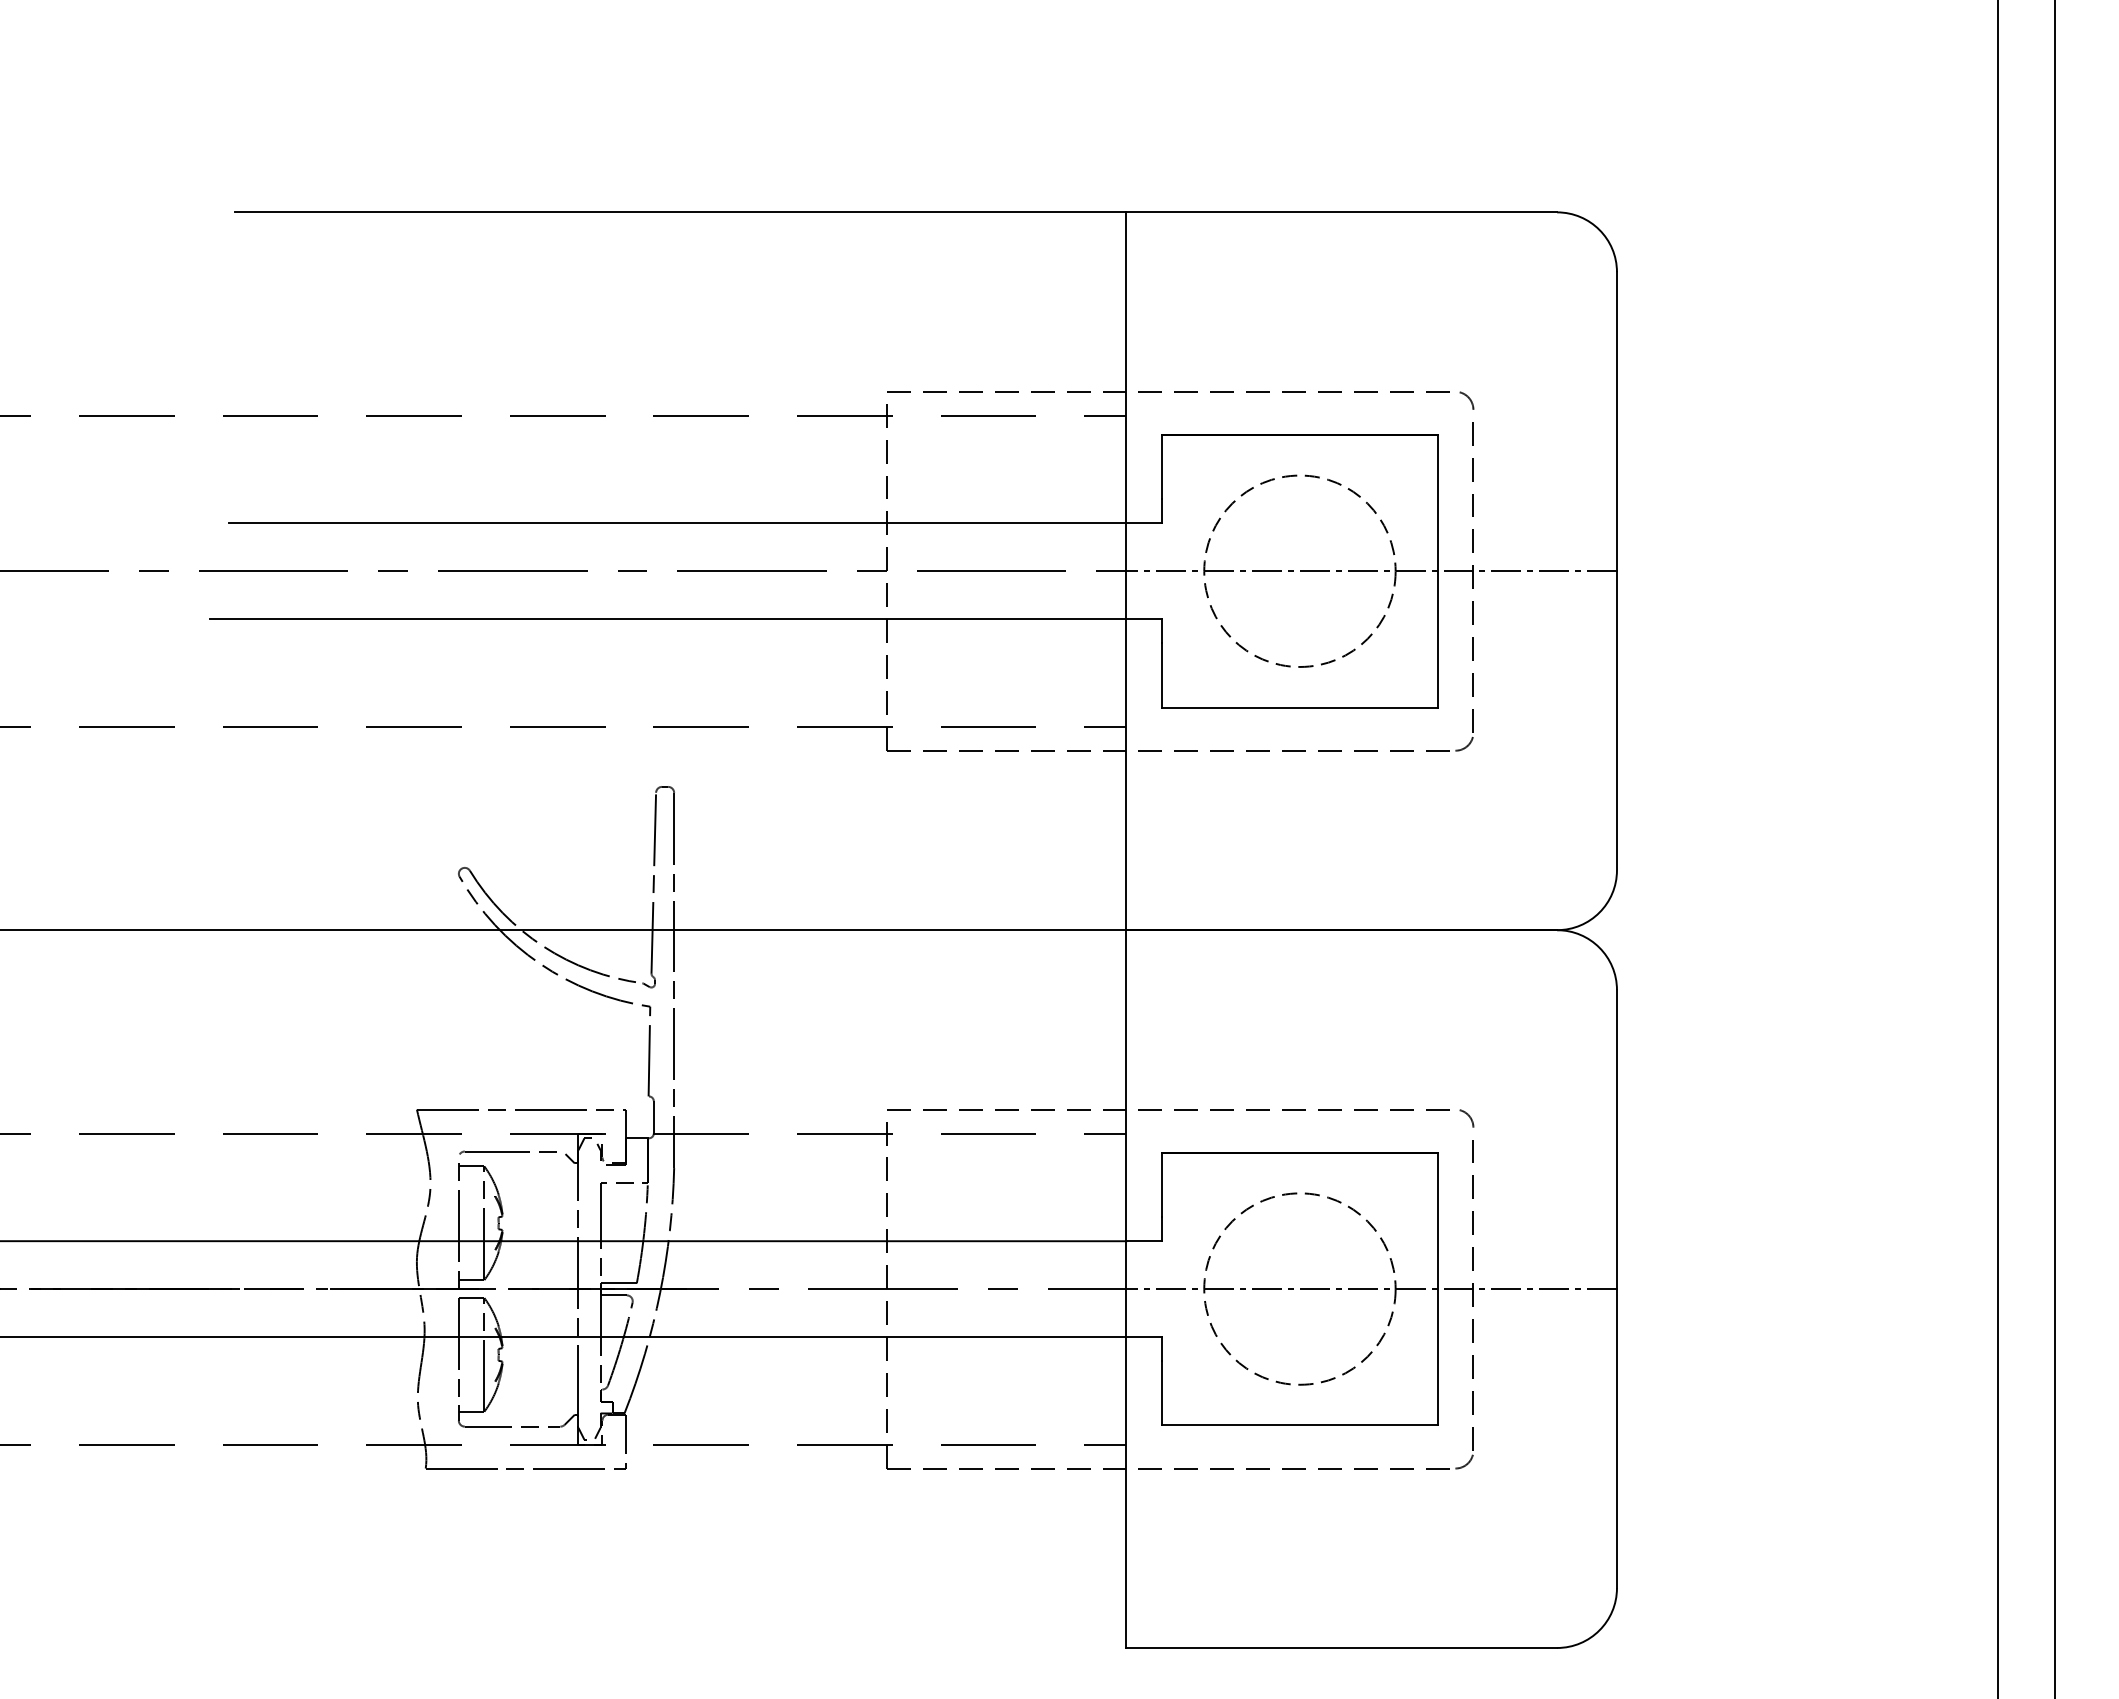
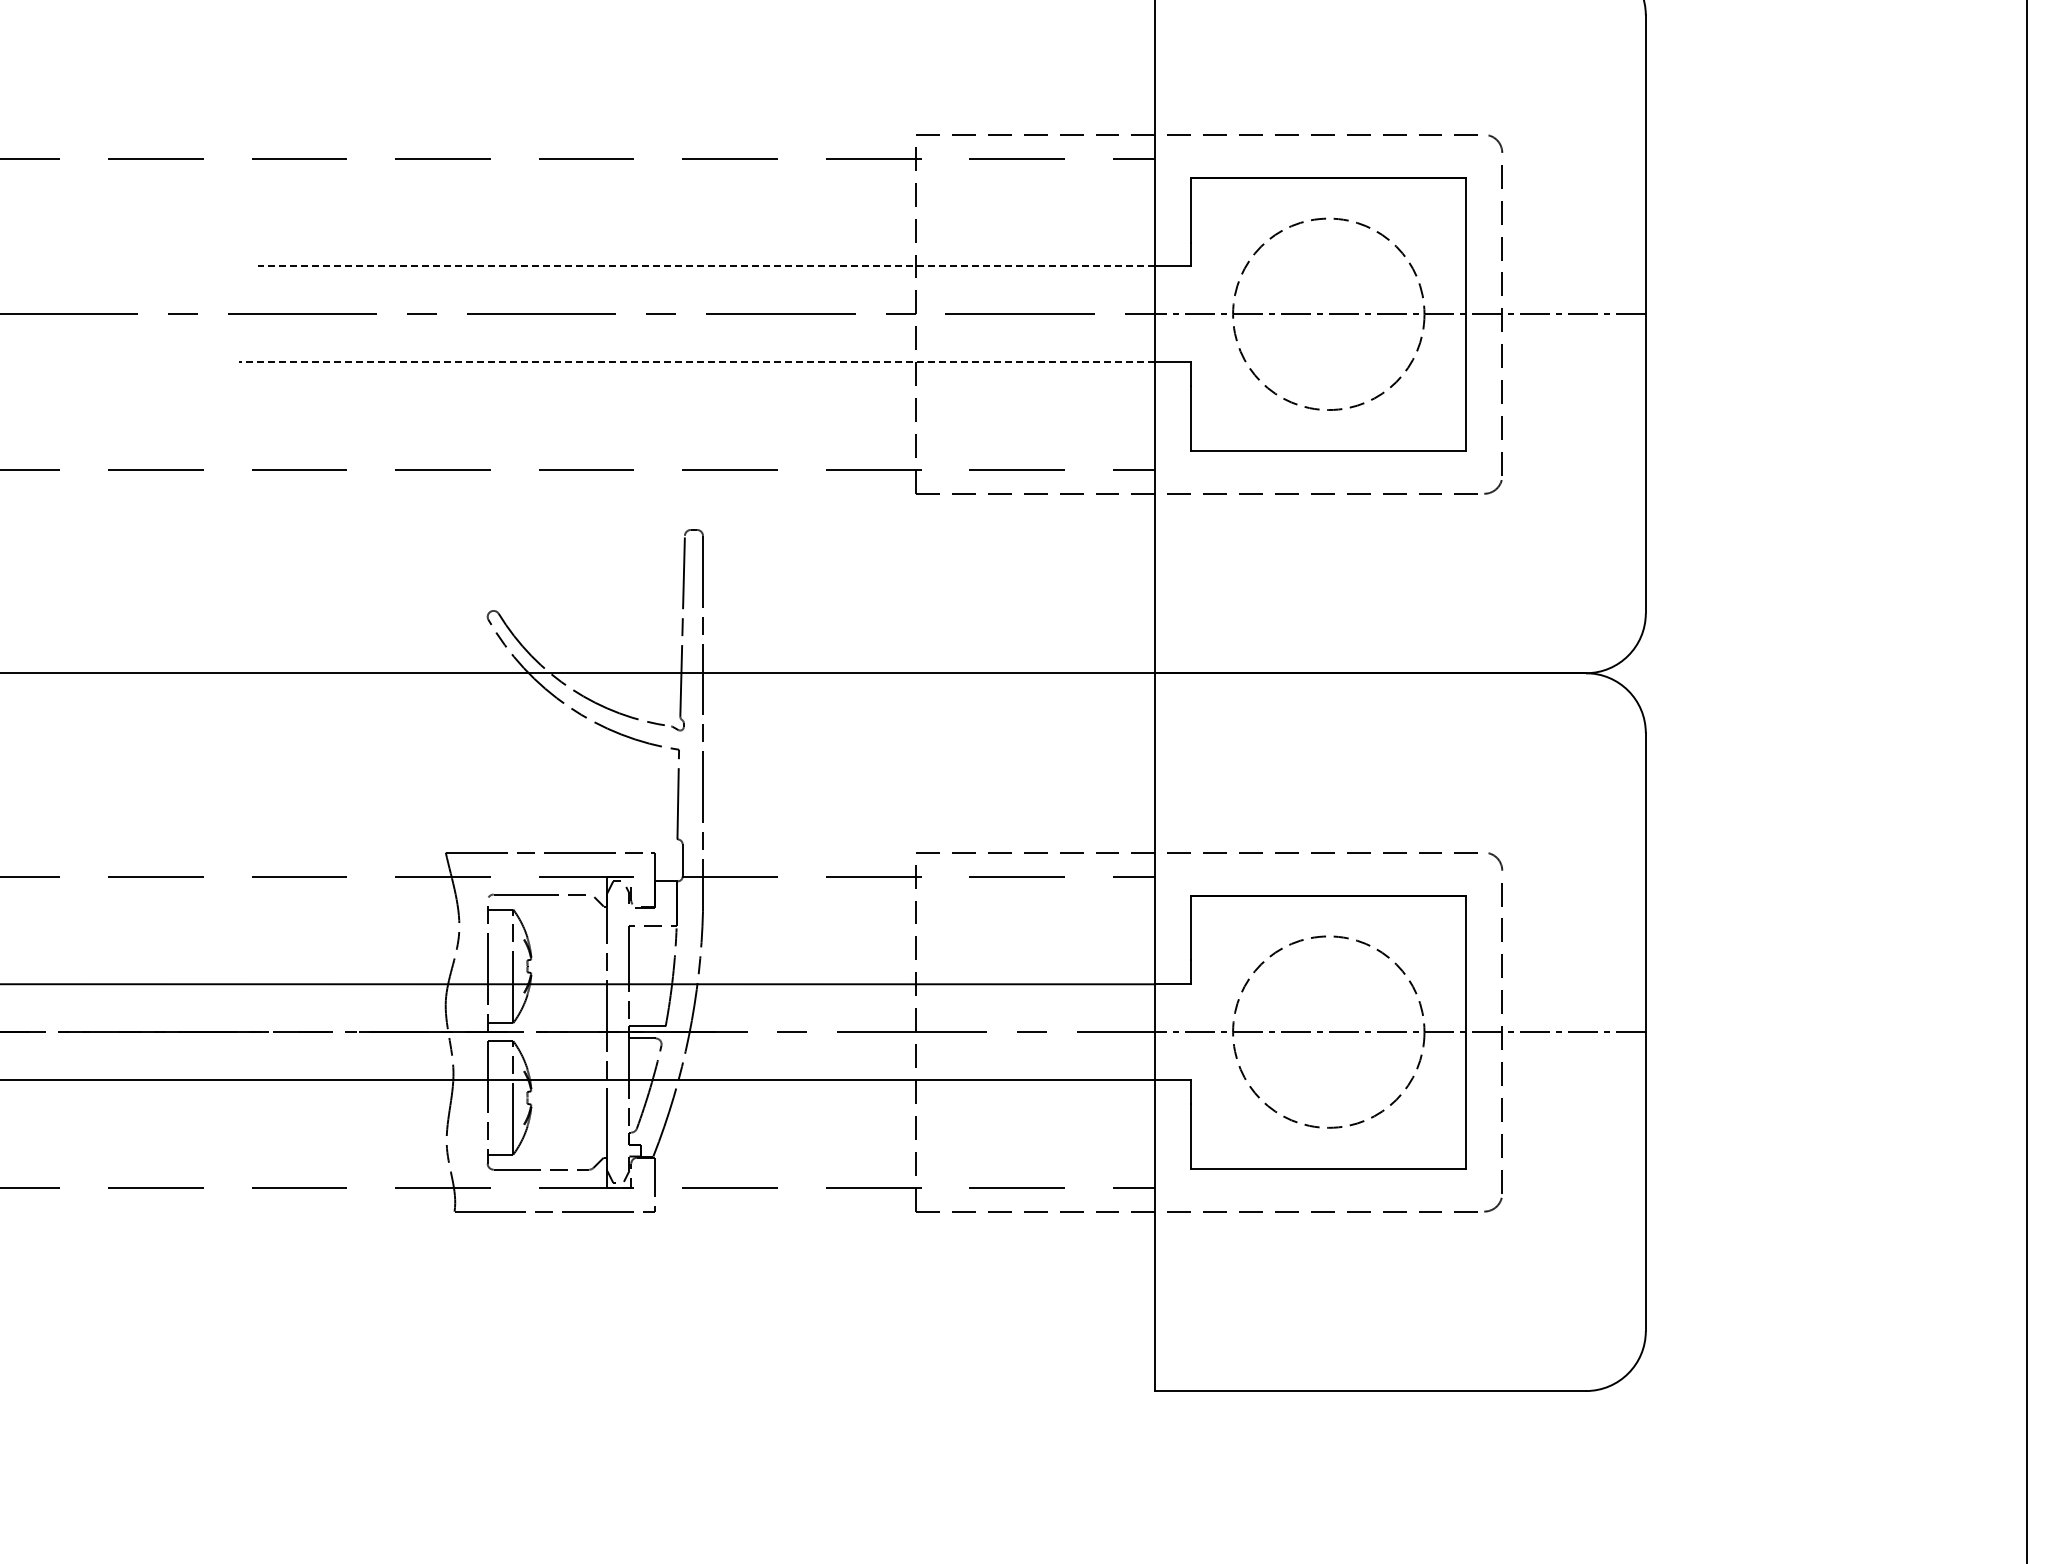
line: (677, 523) -> (706, 266), solid -> dashed
line: (667, 619) -> (696, 362), solid -> dashed

